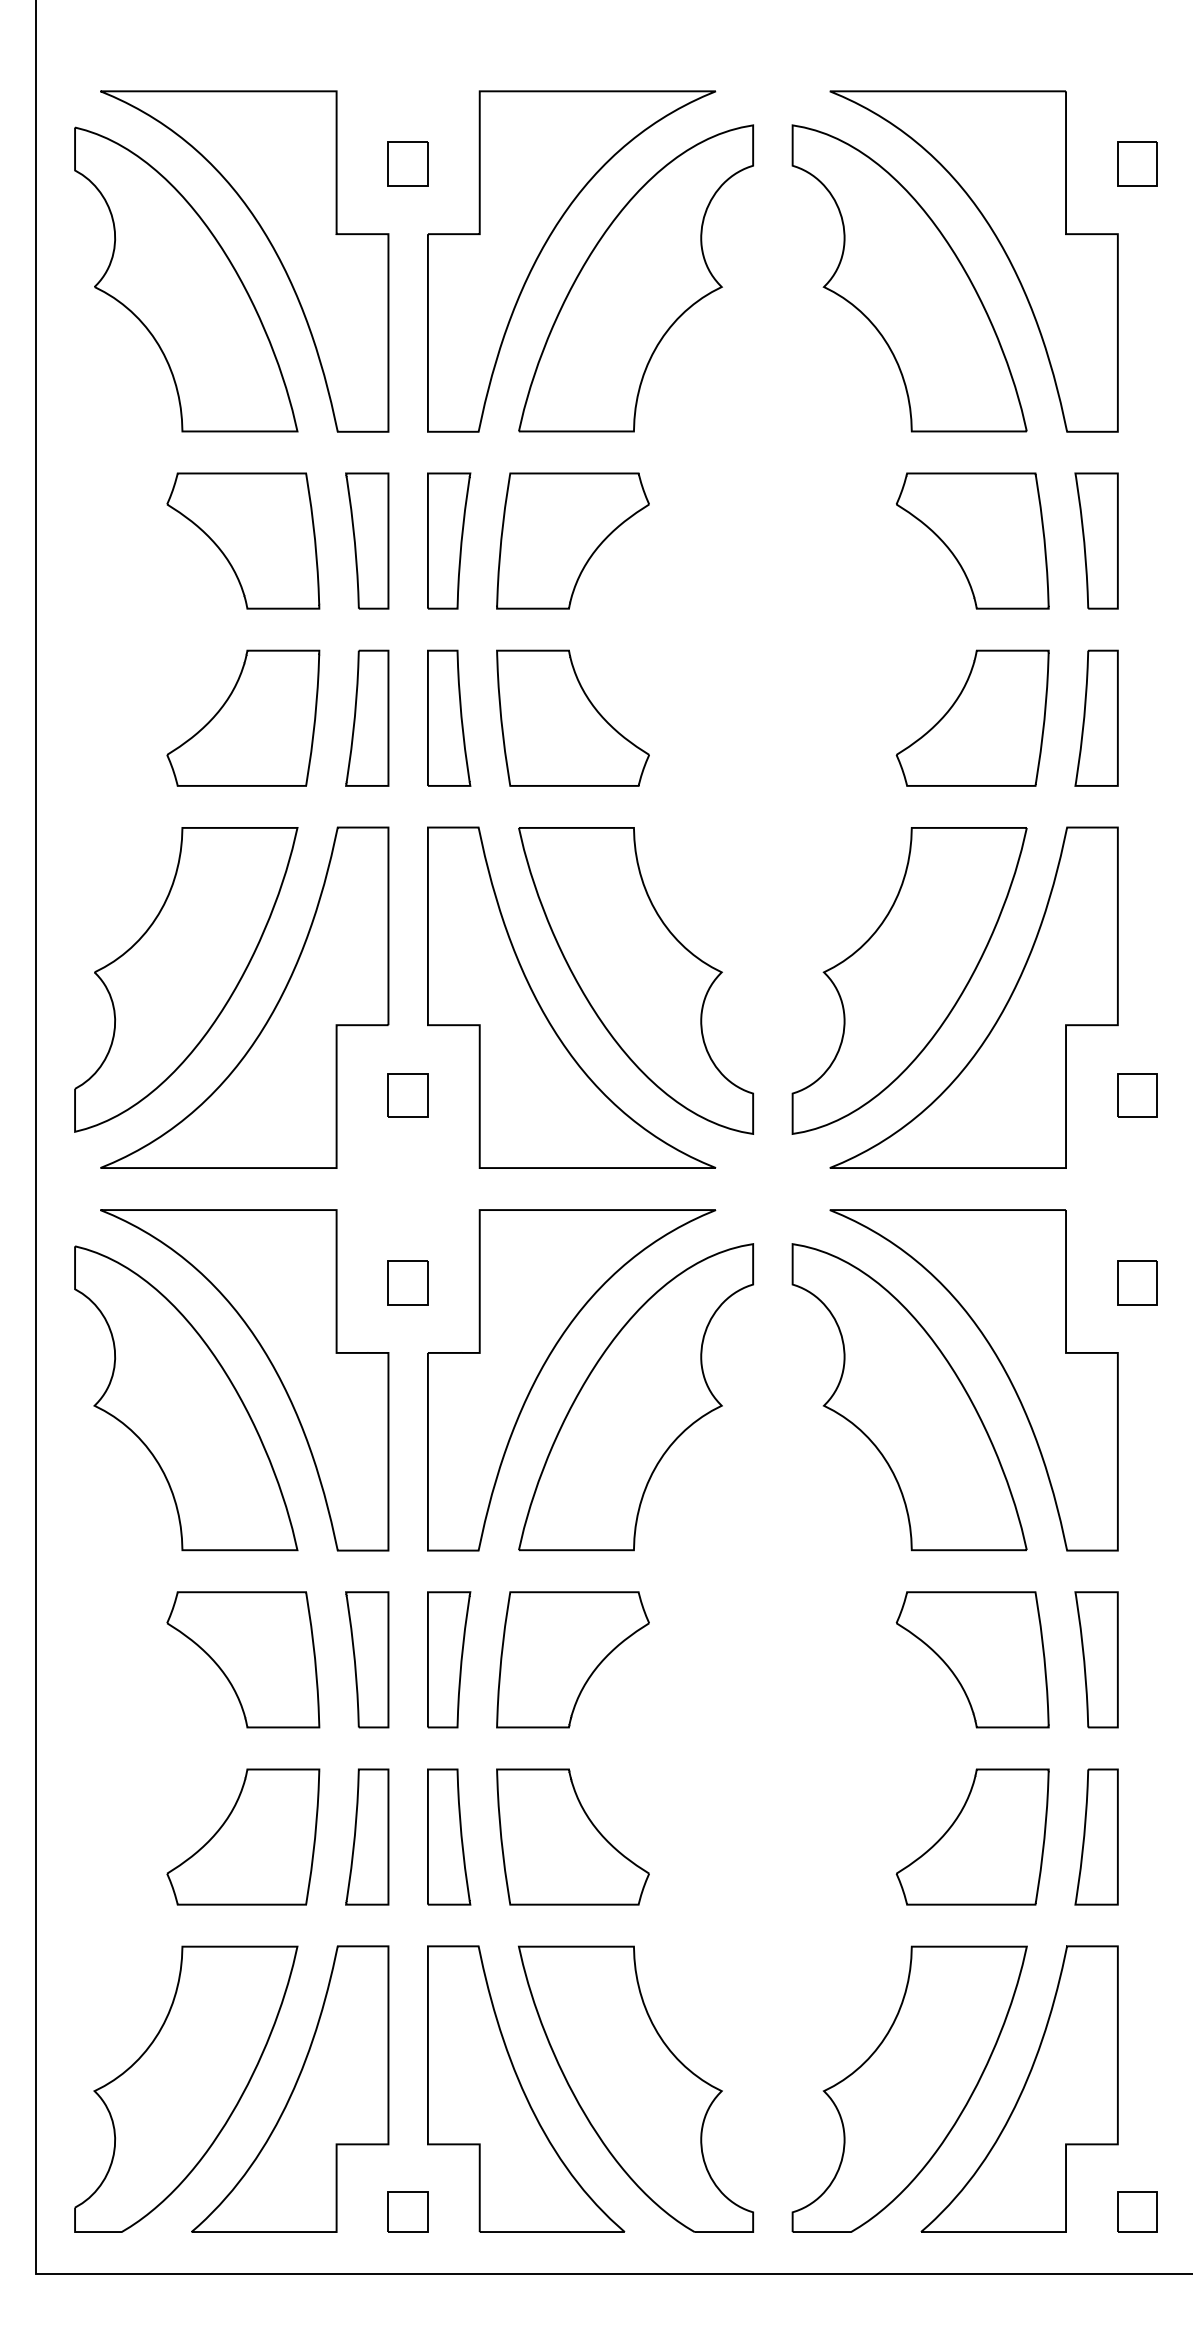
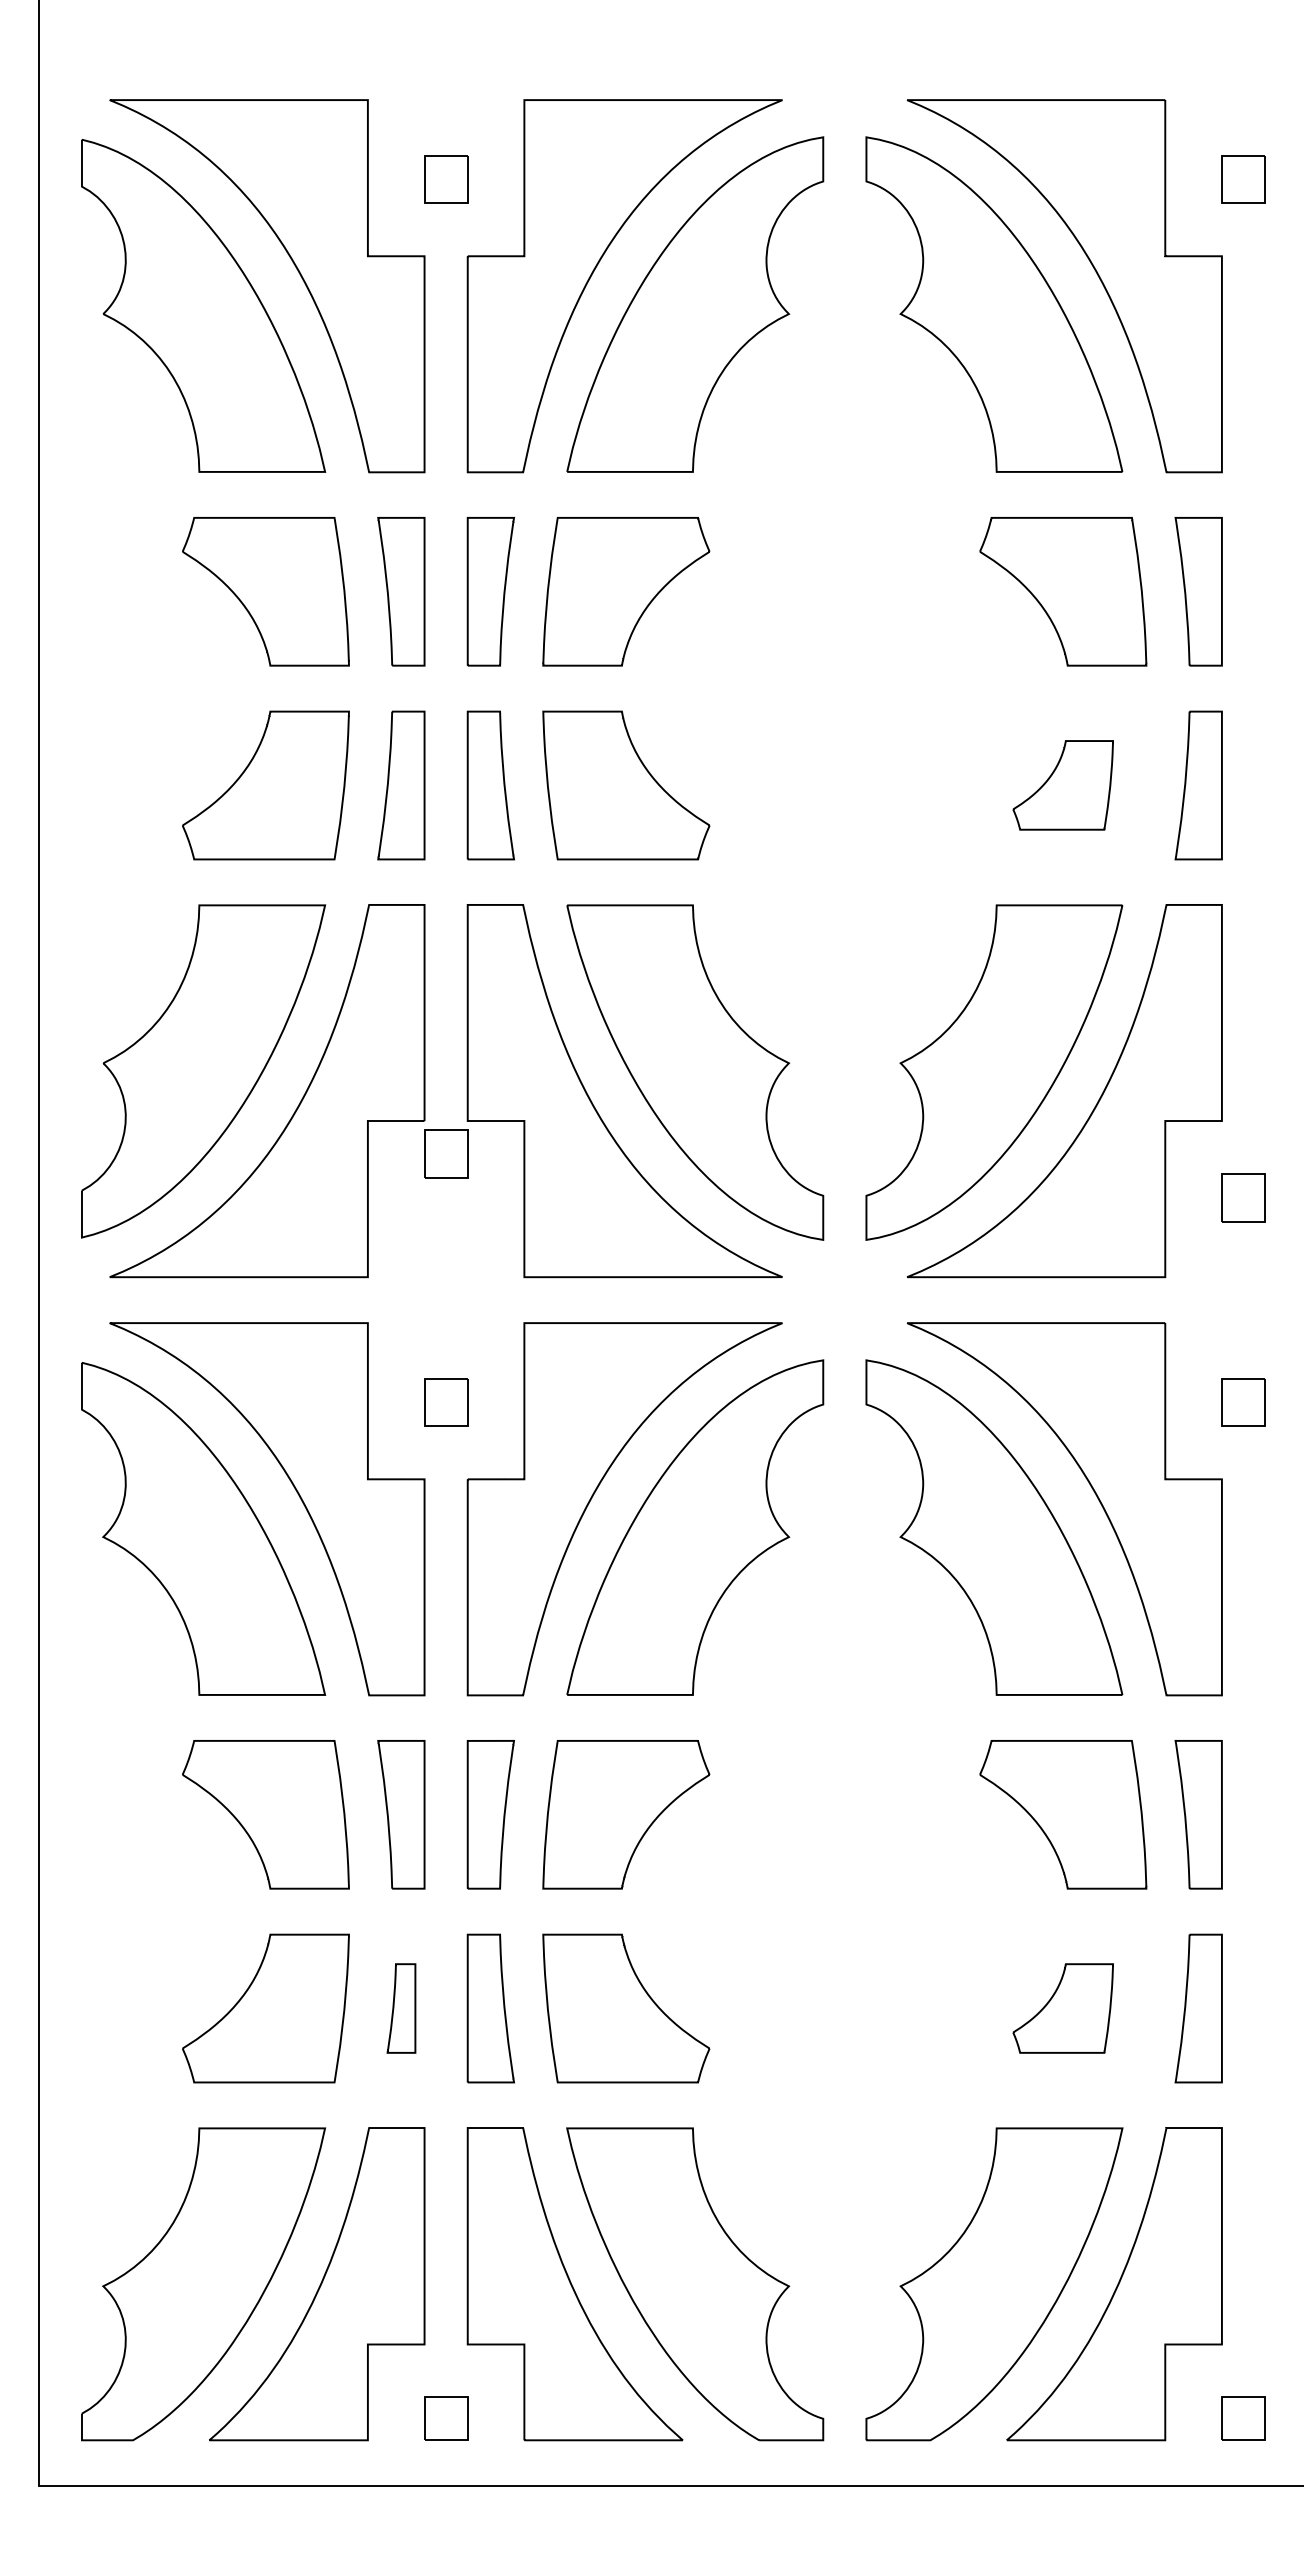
part: (972, 717) -> (1063, 784), size x0.6
part: (407, 1095) -> (445, 1154), moved
part: (367, 1836) -> (401, 2007), size x0.6
part: (972, 1836) -> (1063, 2007), size x0.6

